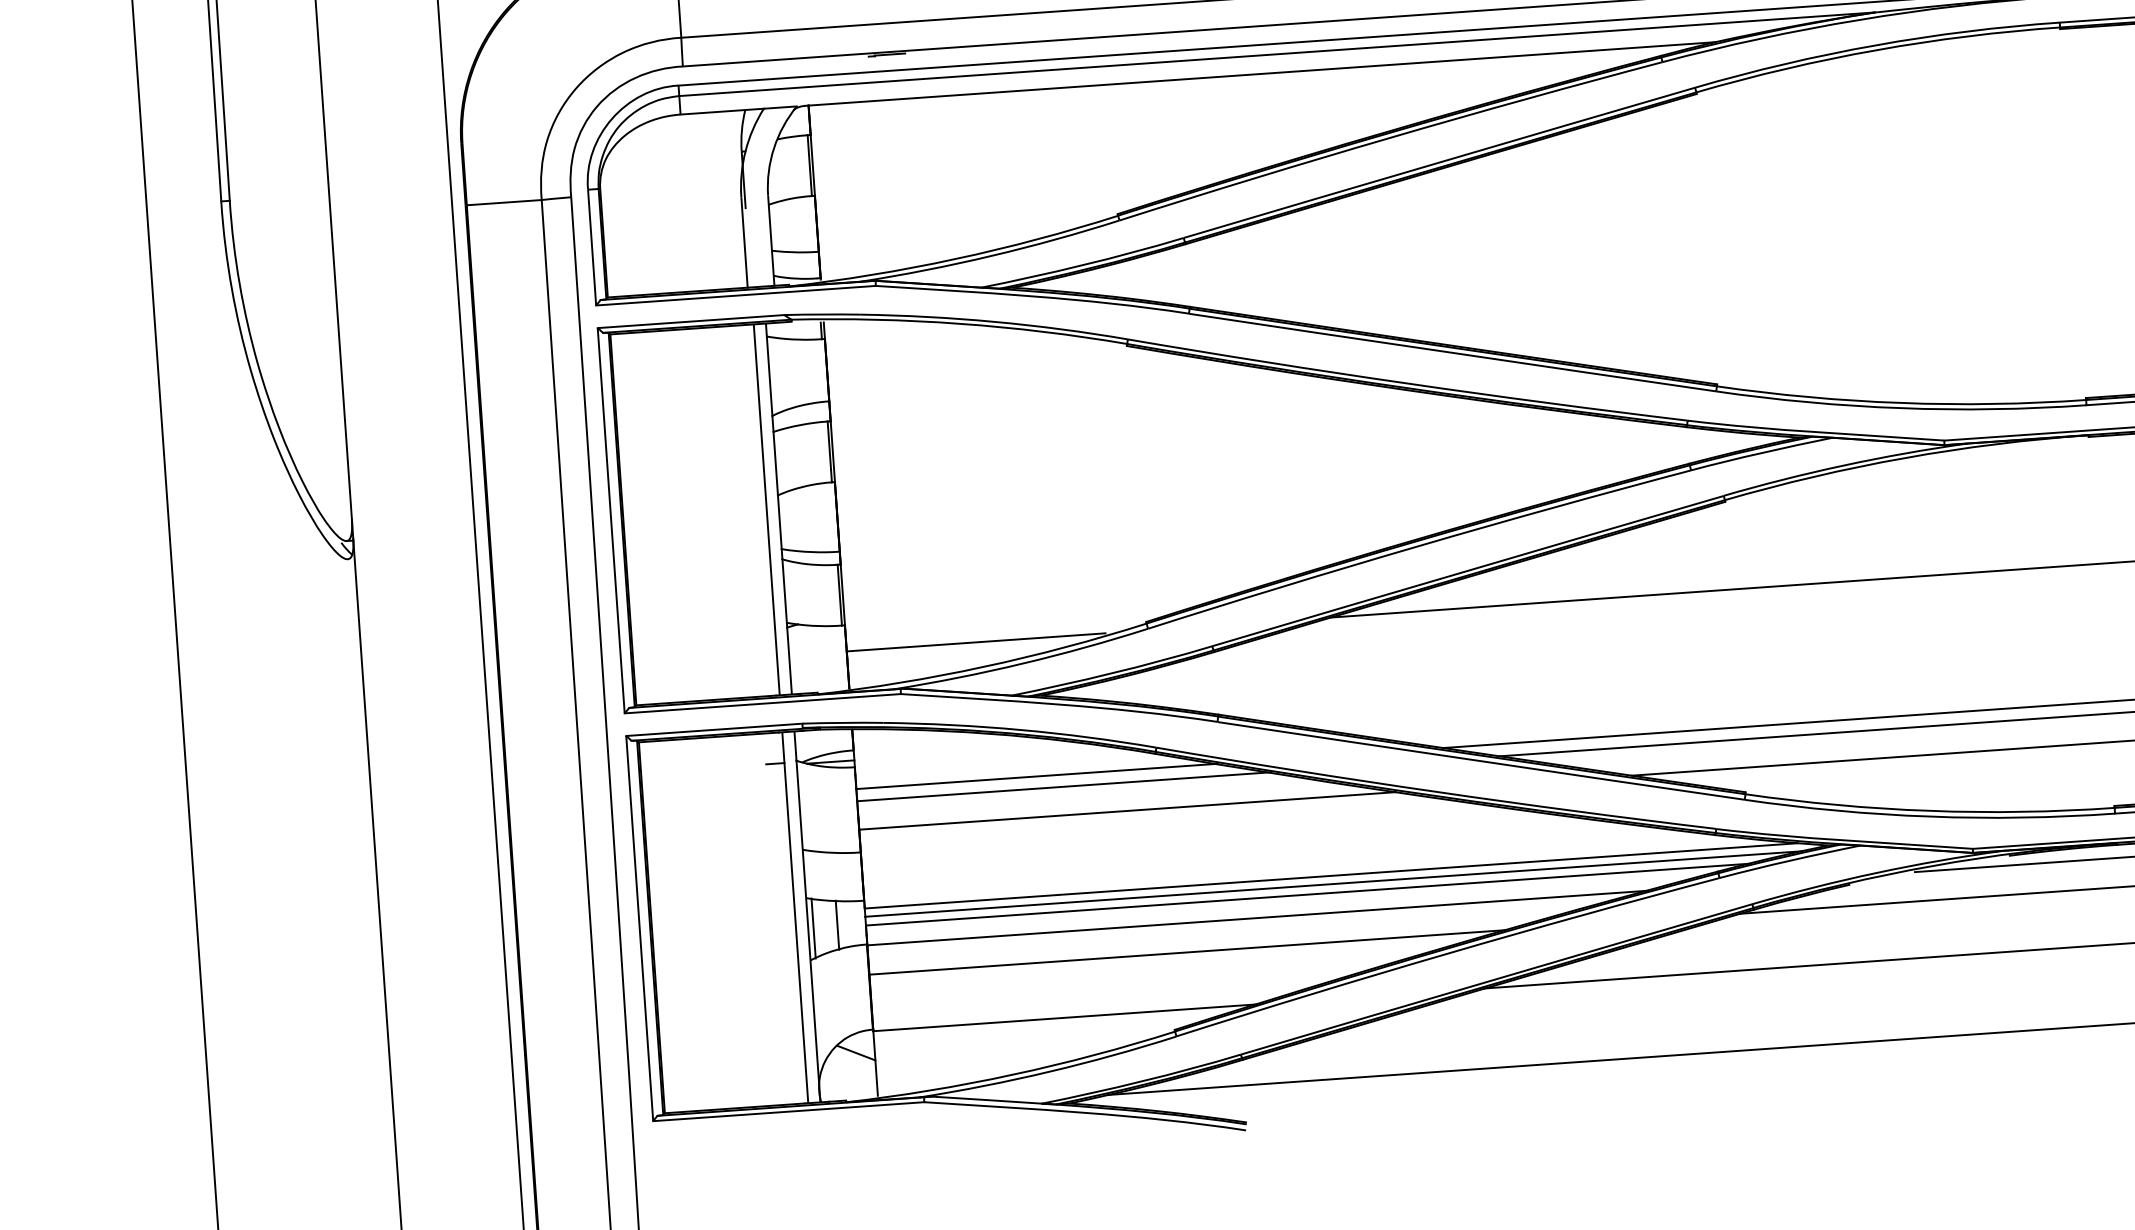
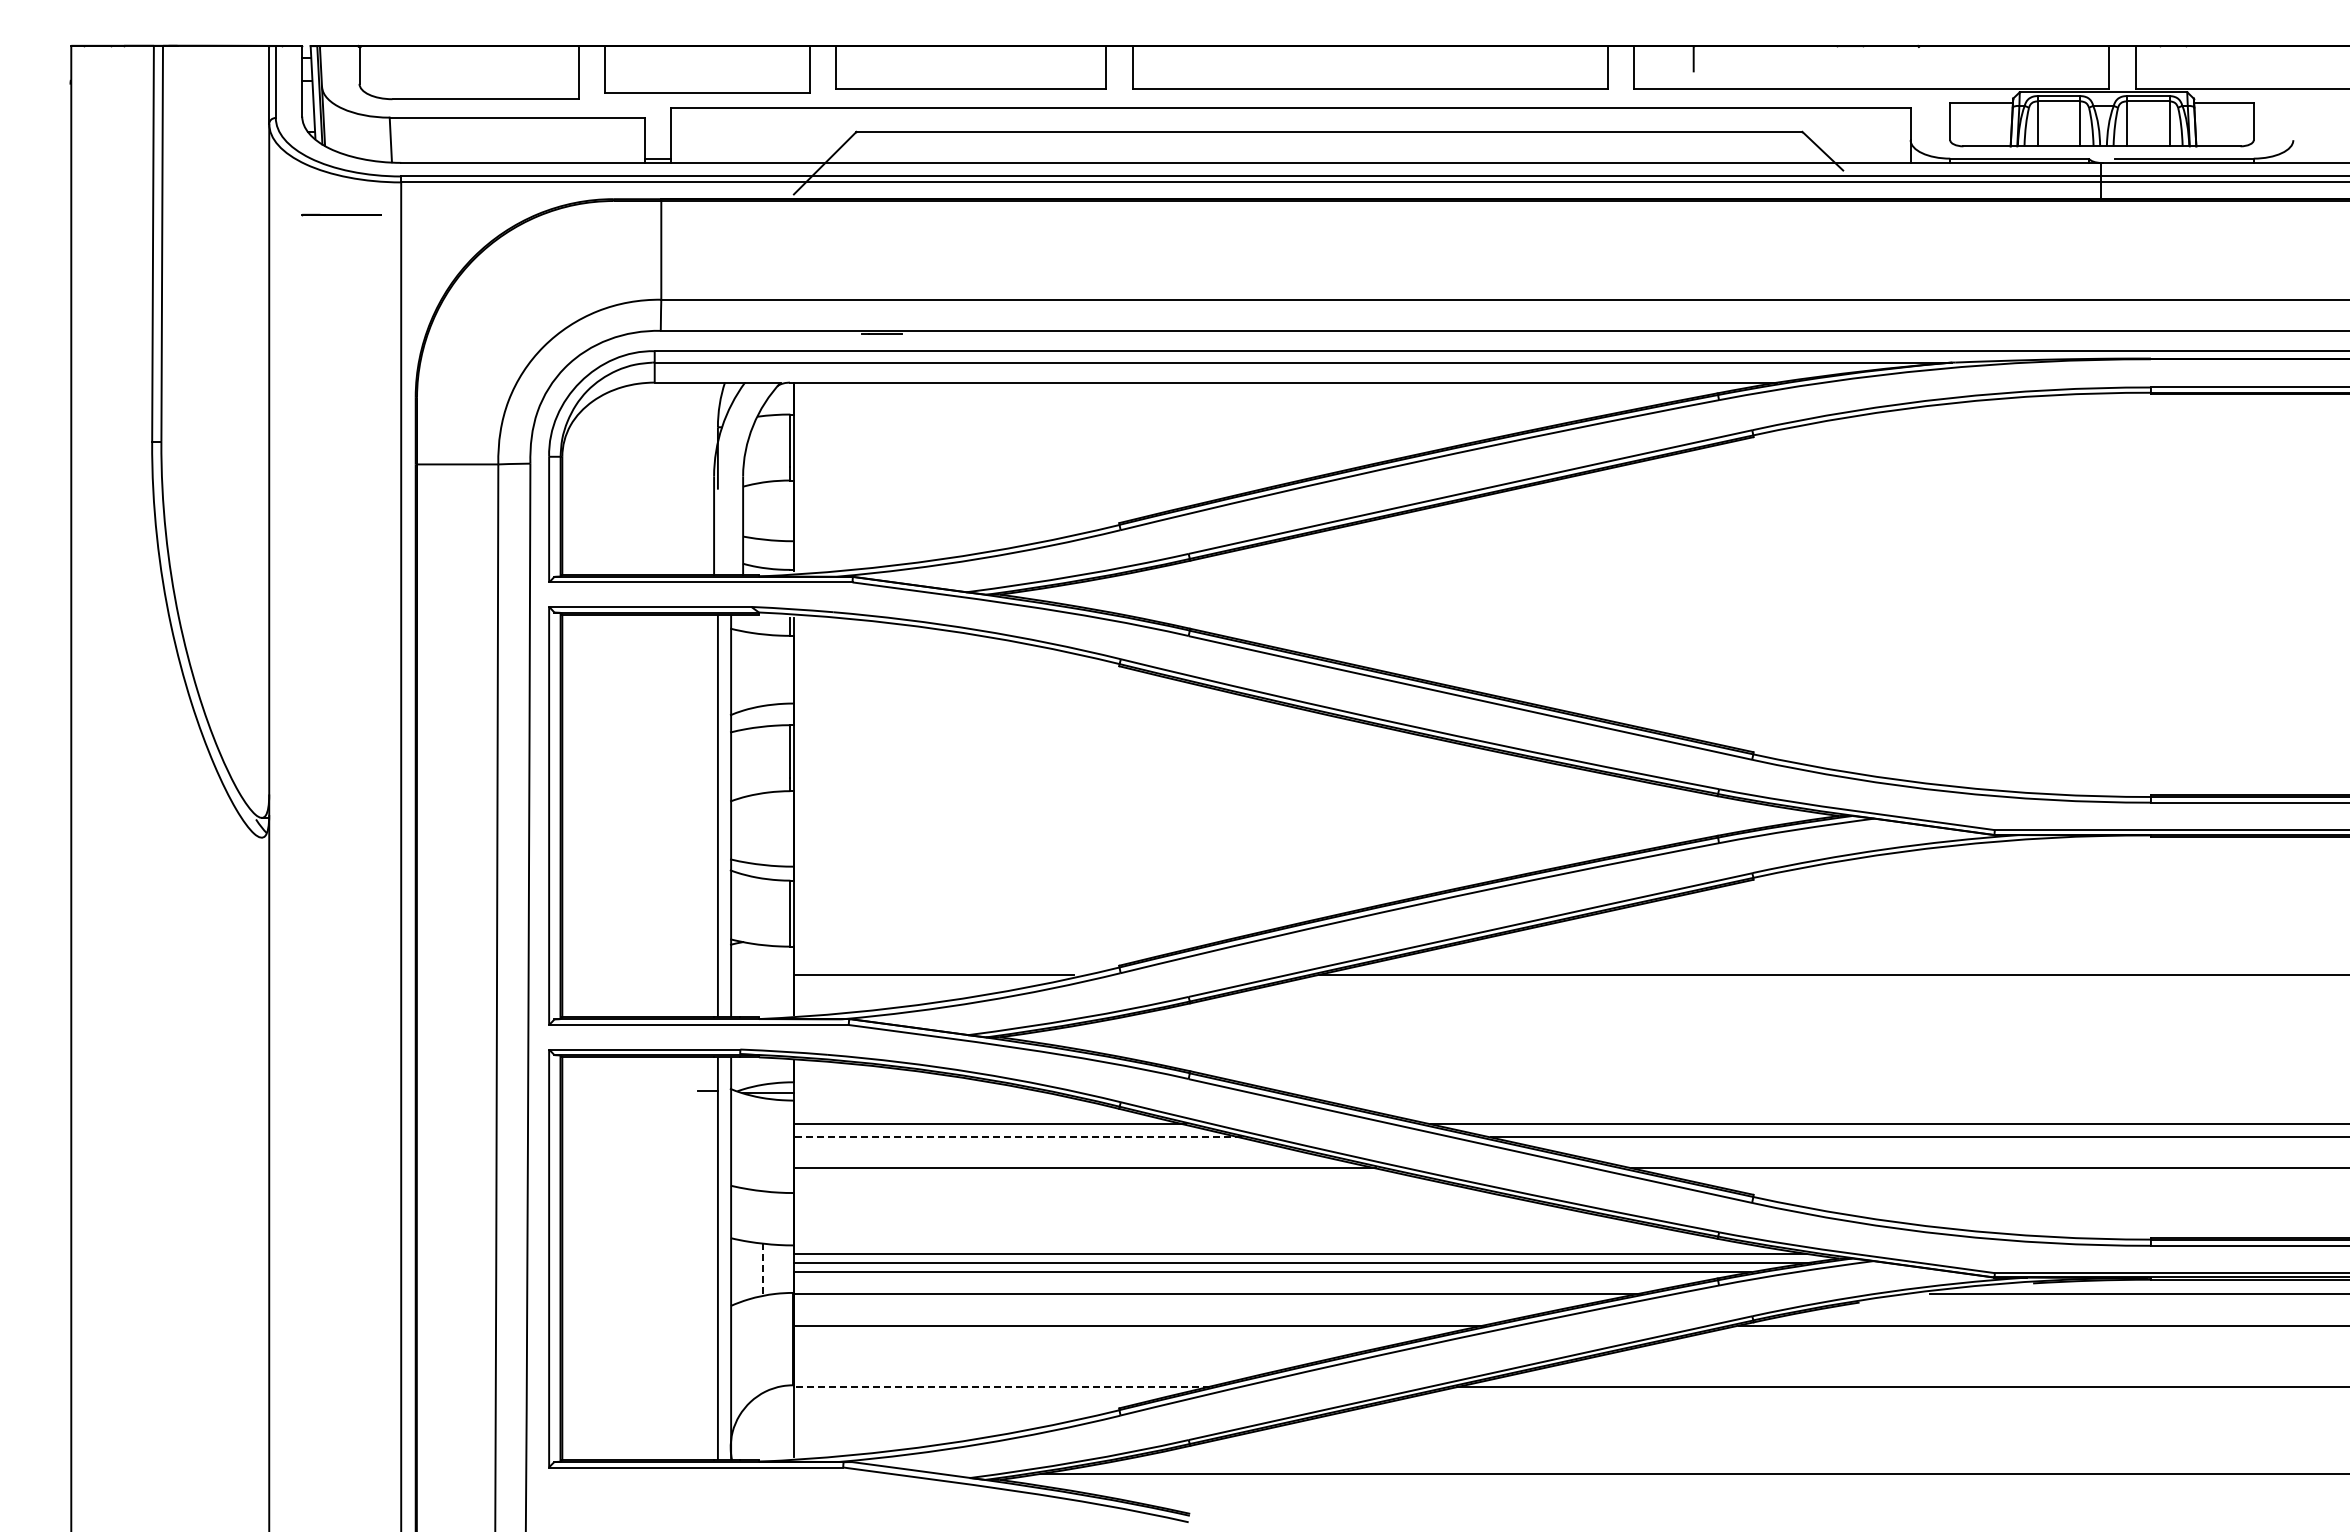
line: (1063, 786) -> (1017, 1137), solid -> dashed
line: (837, 924) -> (762, 1269), solid -> dashed
line: (813, 928) -> (736, 1271), removed
line: (1064, 1018) -> (1001, 1387), solid -> dashed
line: (856, 1053) -> (773, 1409), removed

